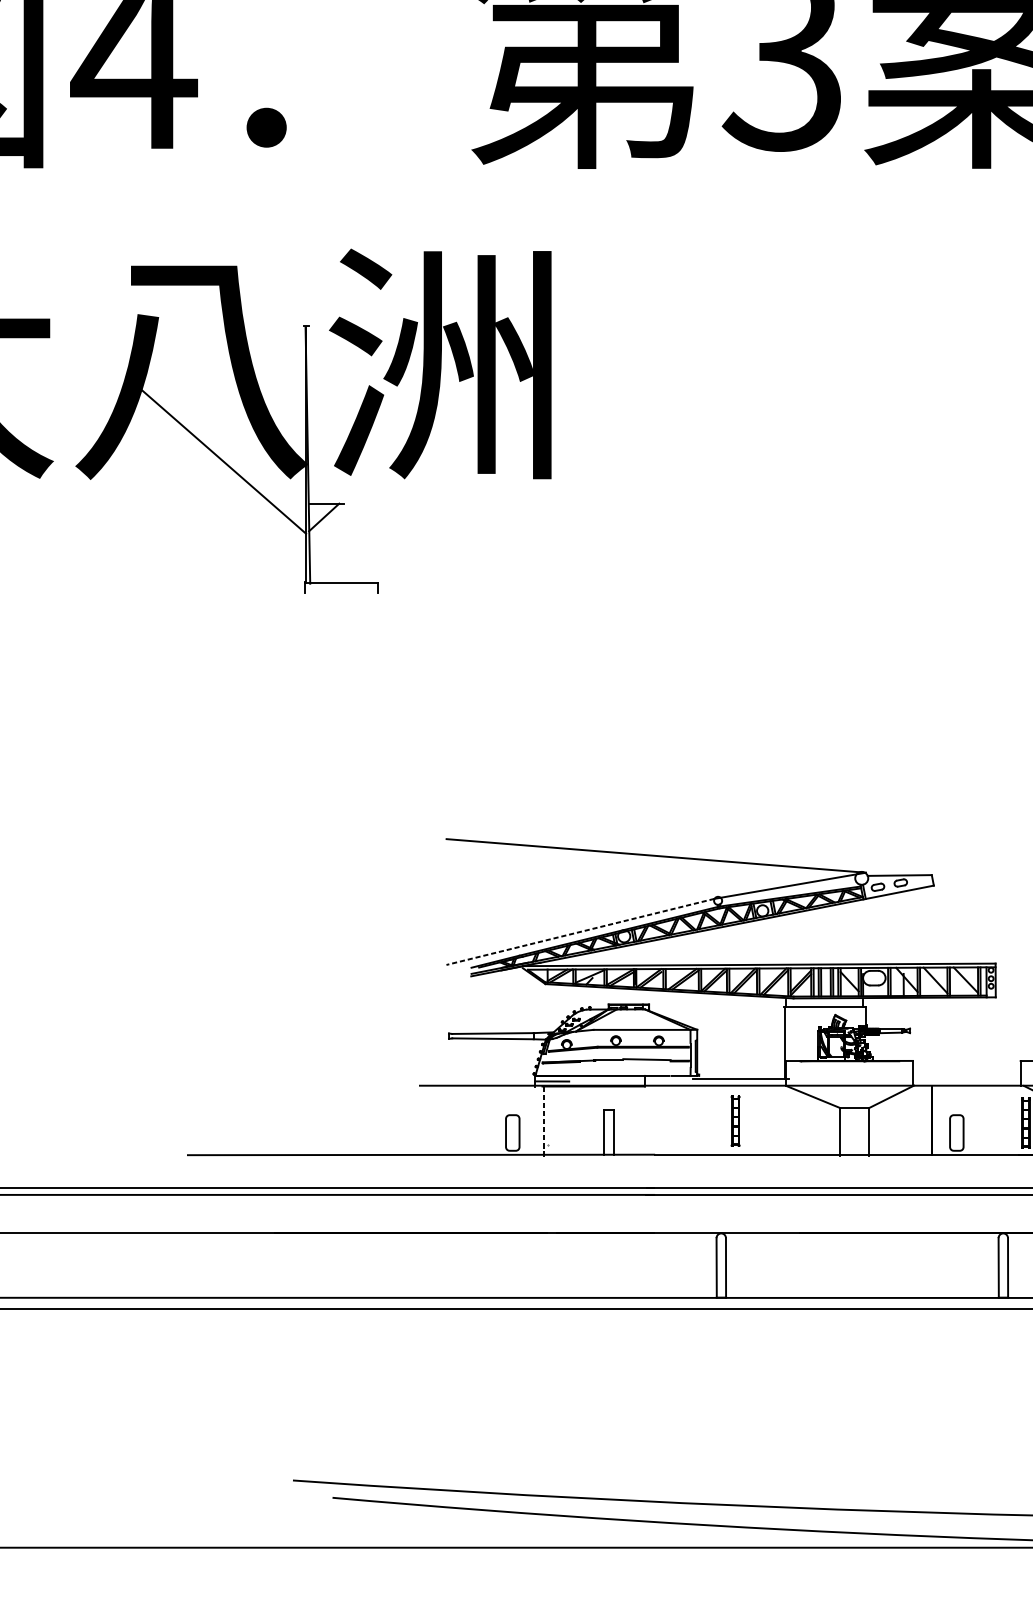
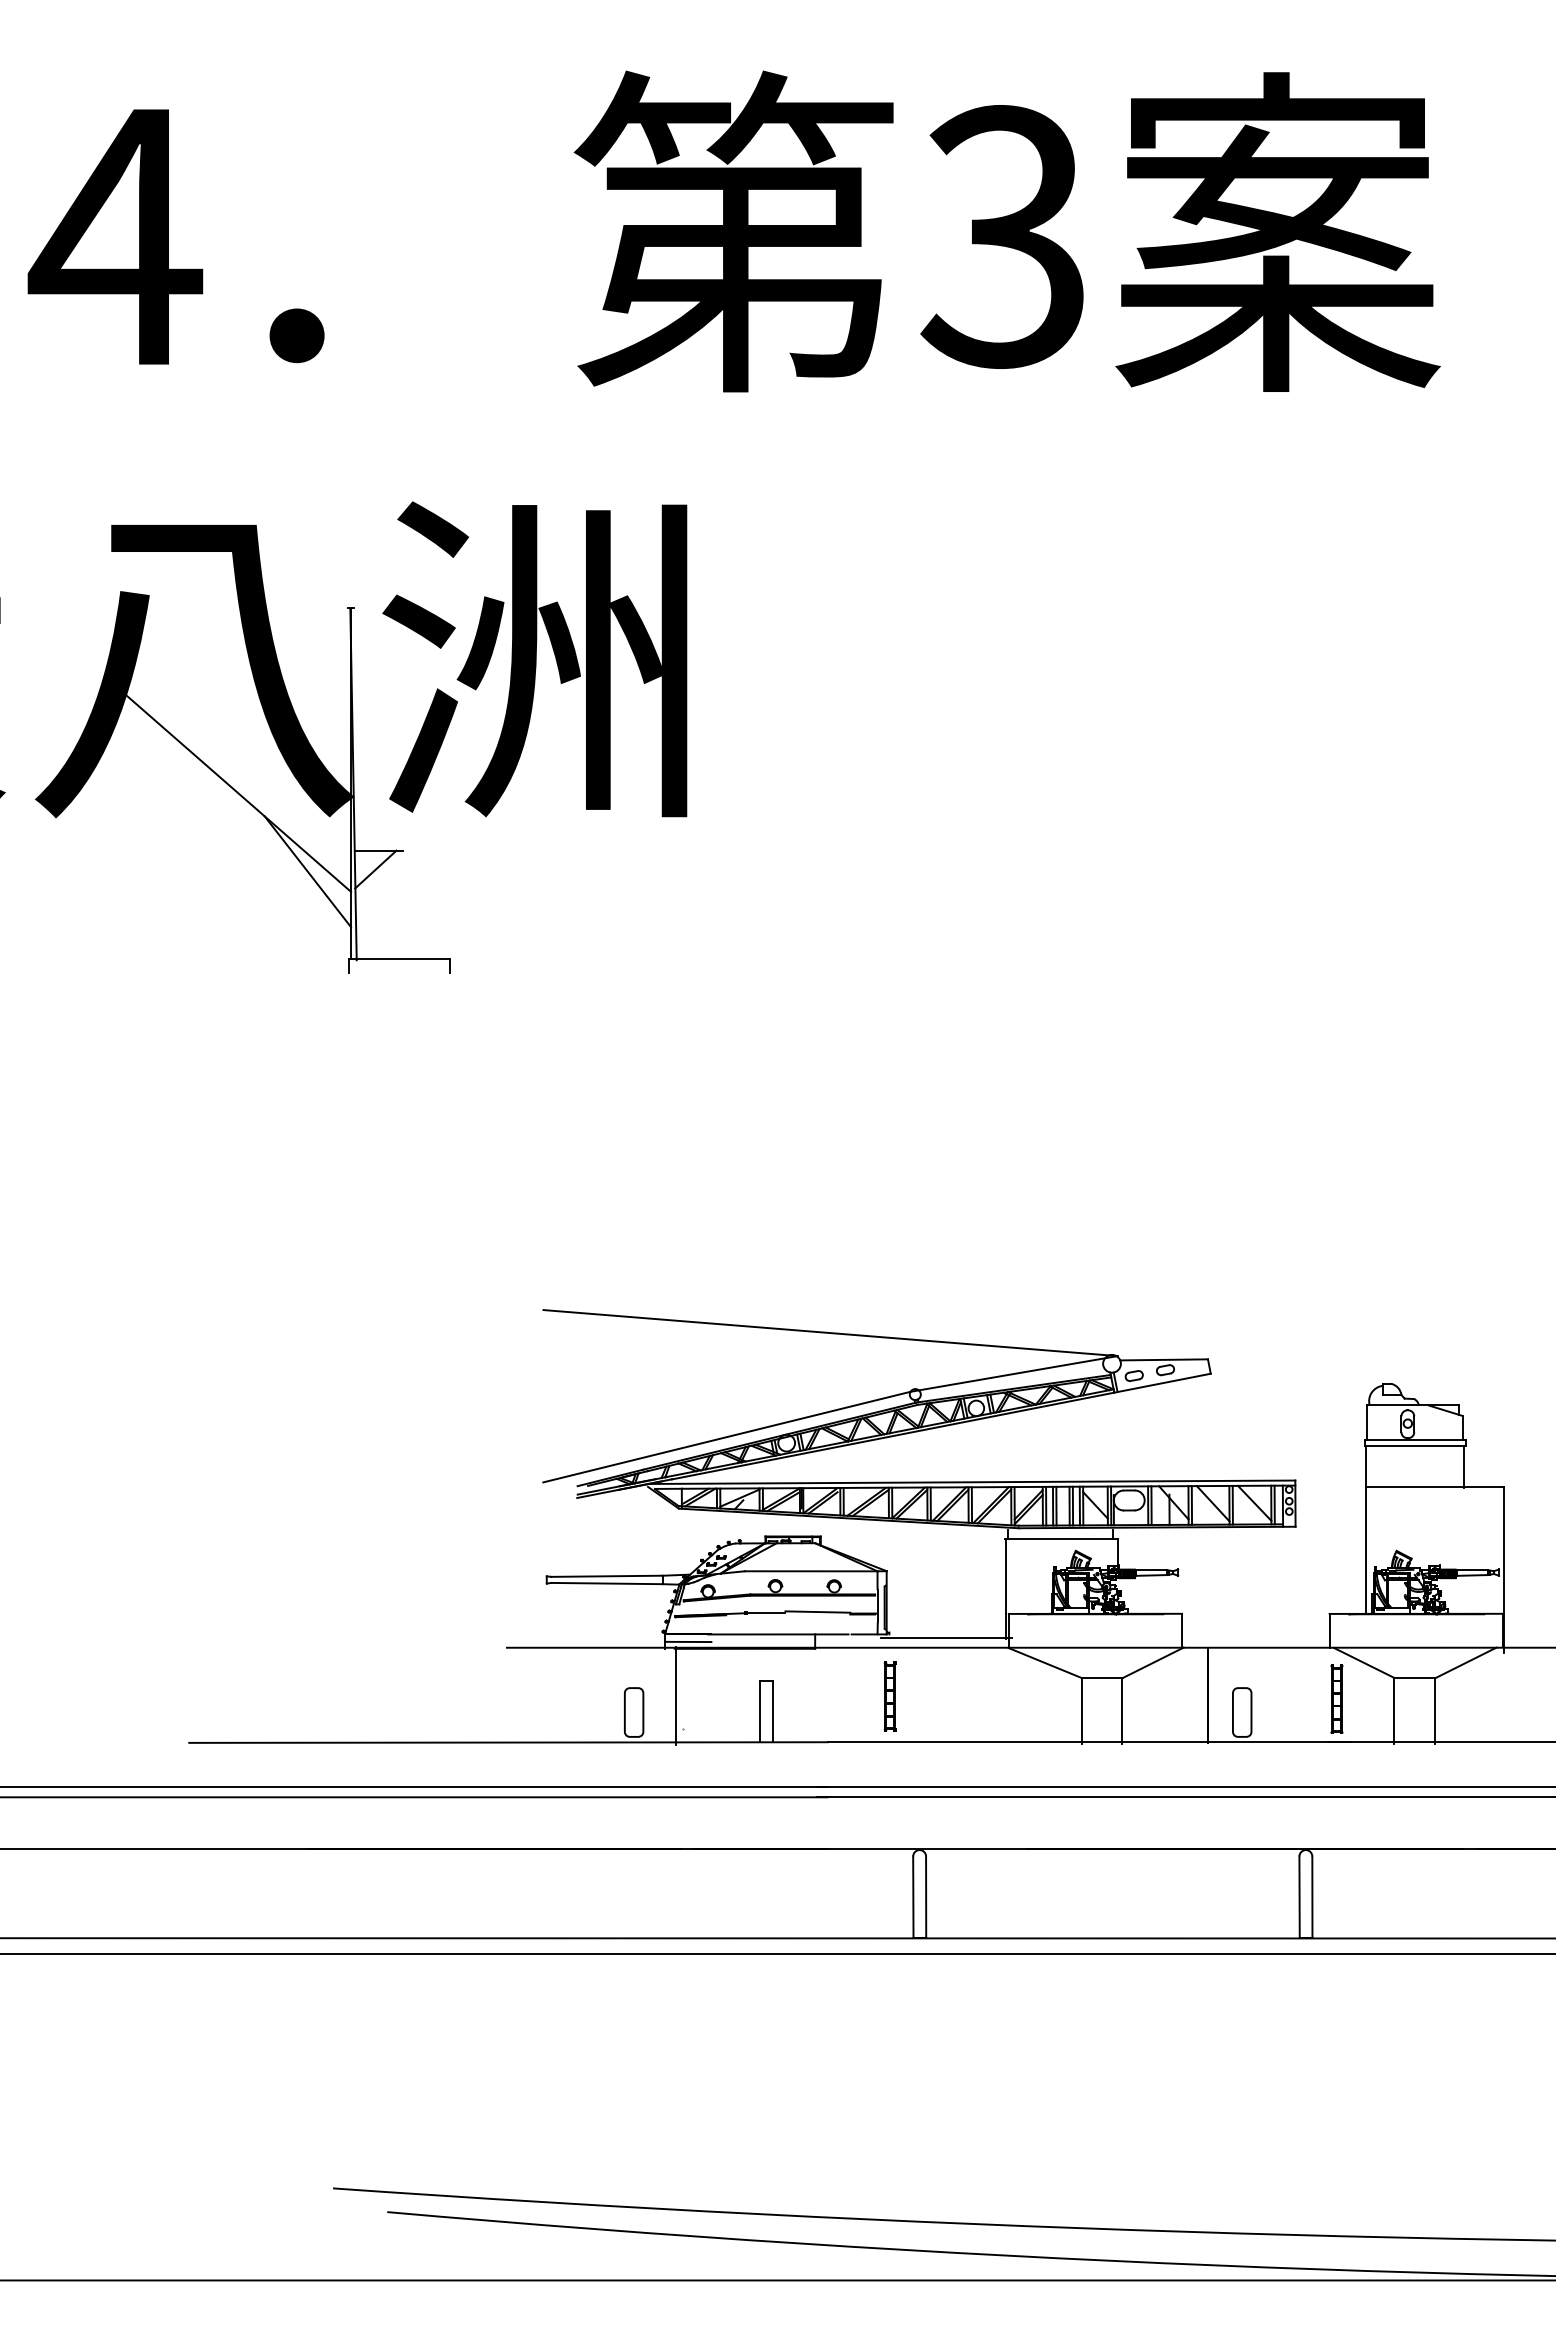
line: (274, 518) -> (307, 871), added
line: (580, 932) -> (726, 1437), dashed -> solid
line: (543, 1120) -> (676, 1695), dashed -> solid
part: (735, 1121) -> (889, 1696), moved

